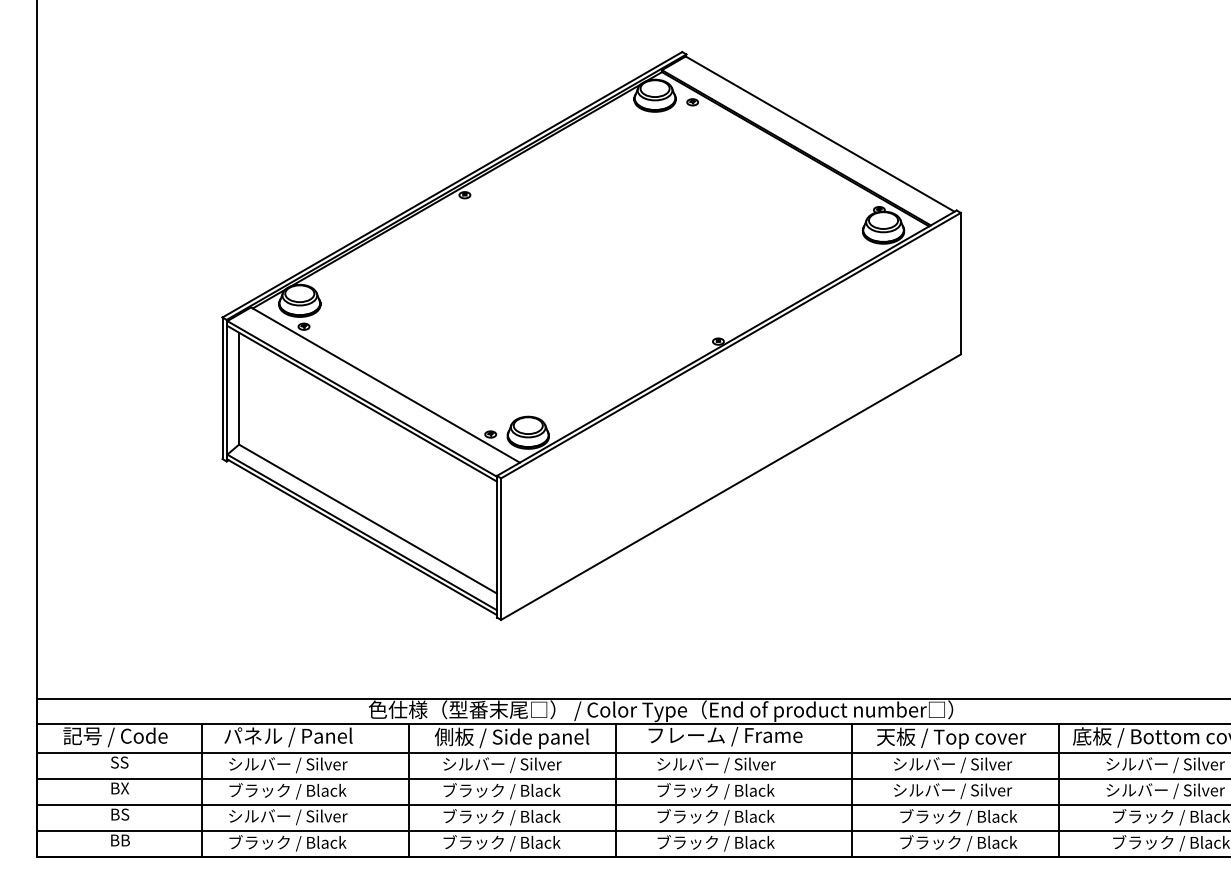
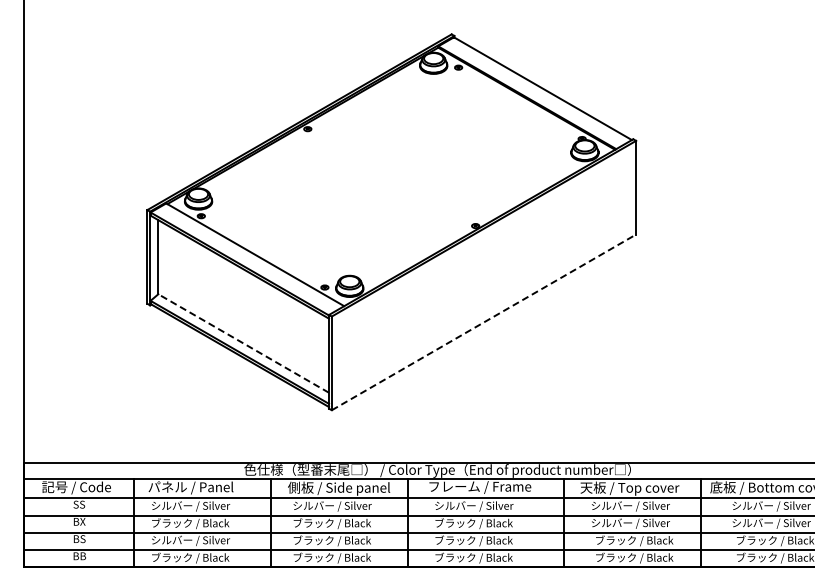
line: (730, 487) -> (483, 322), solid -> dashed
line: (367, 519) -> (243, 343), solid -> dashed

